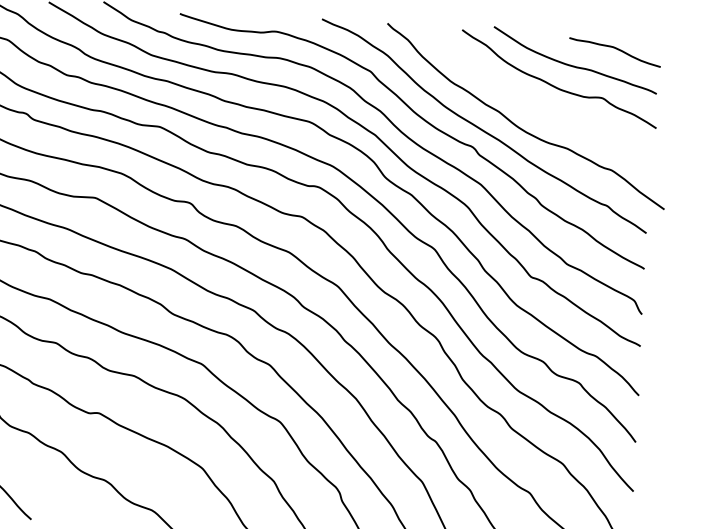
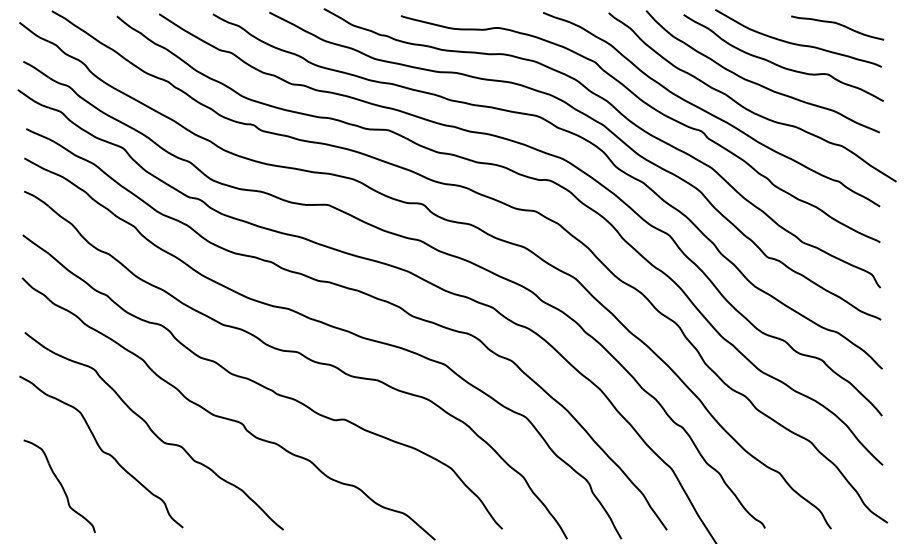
curve: (530, 101) -> (756, 82), added

